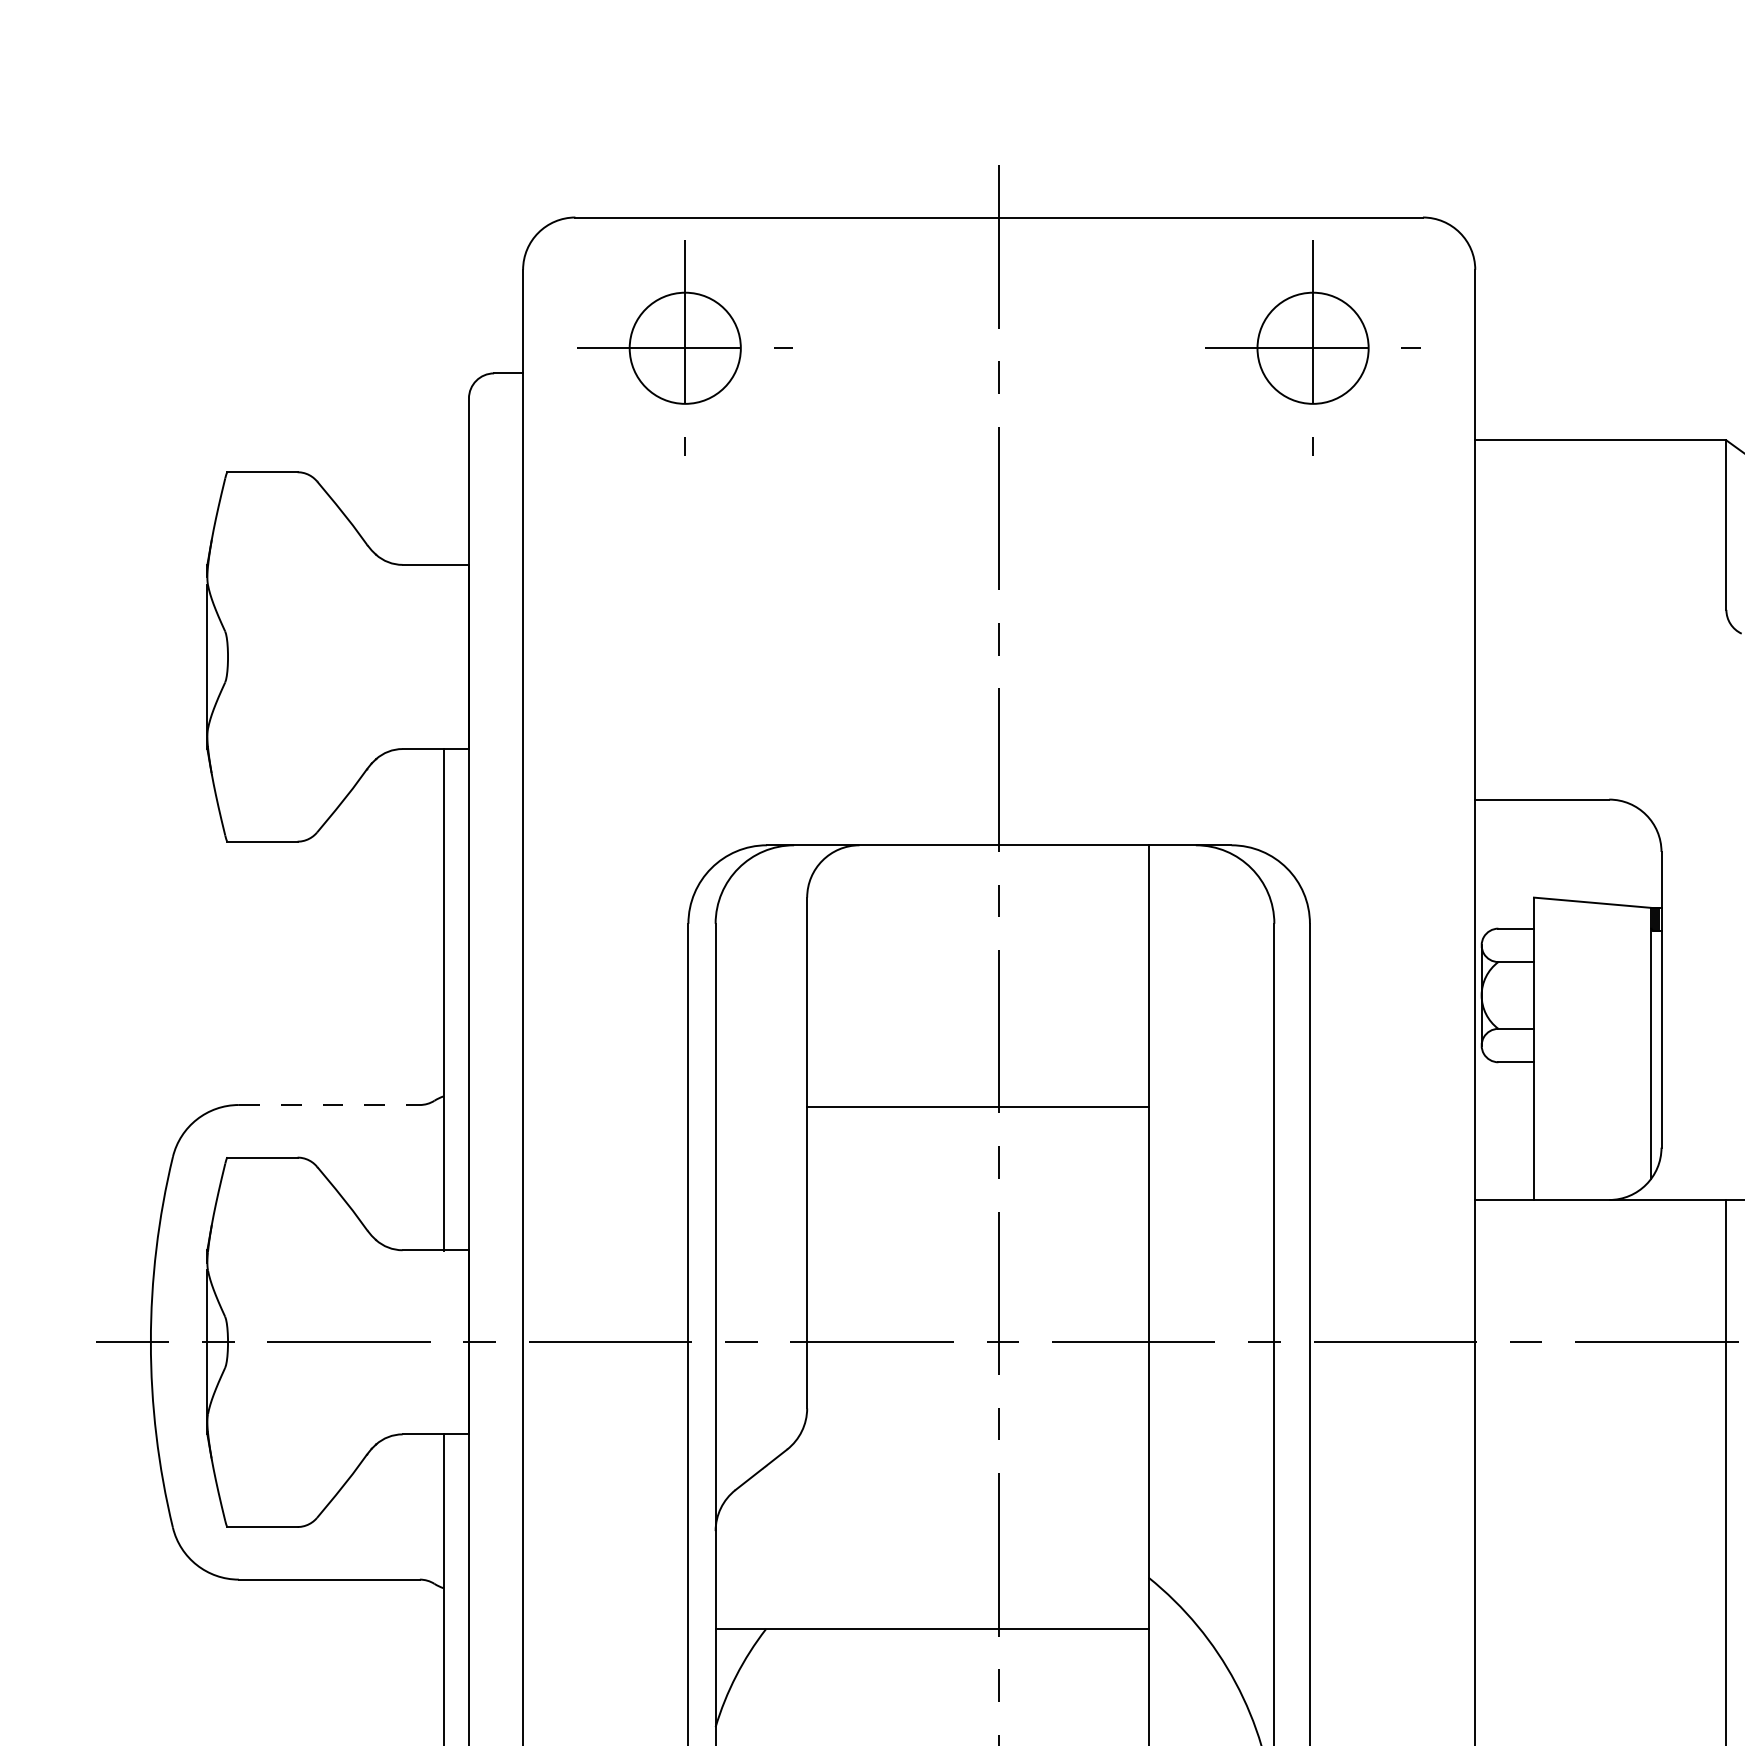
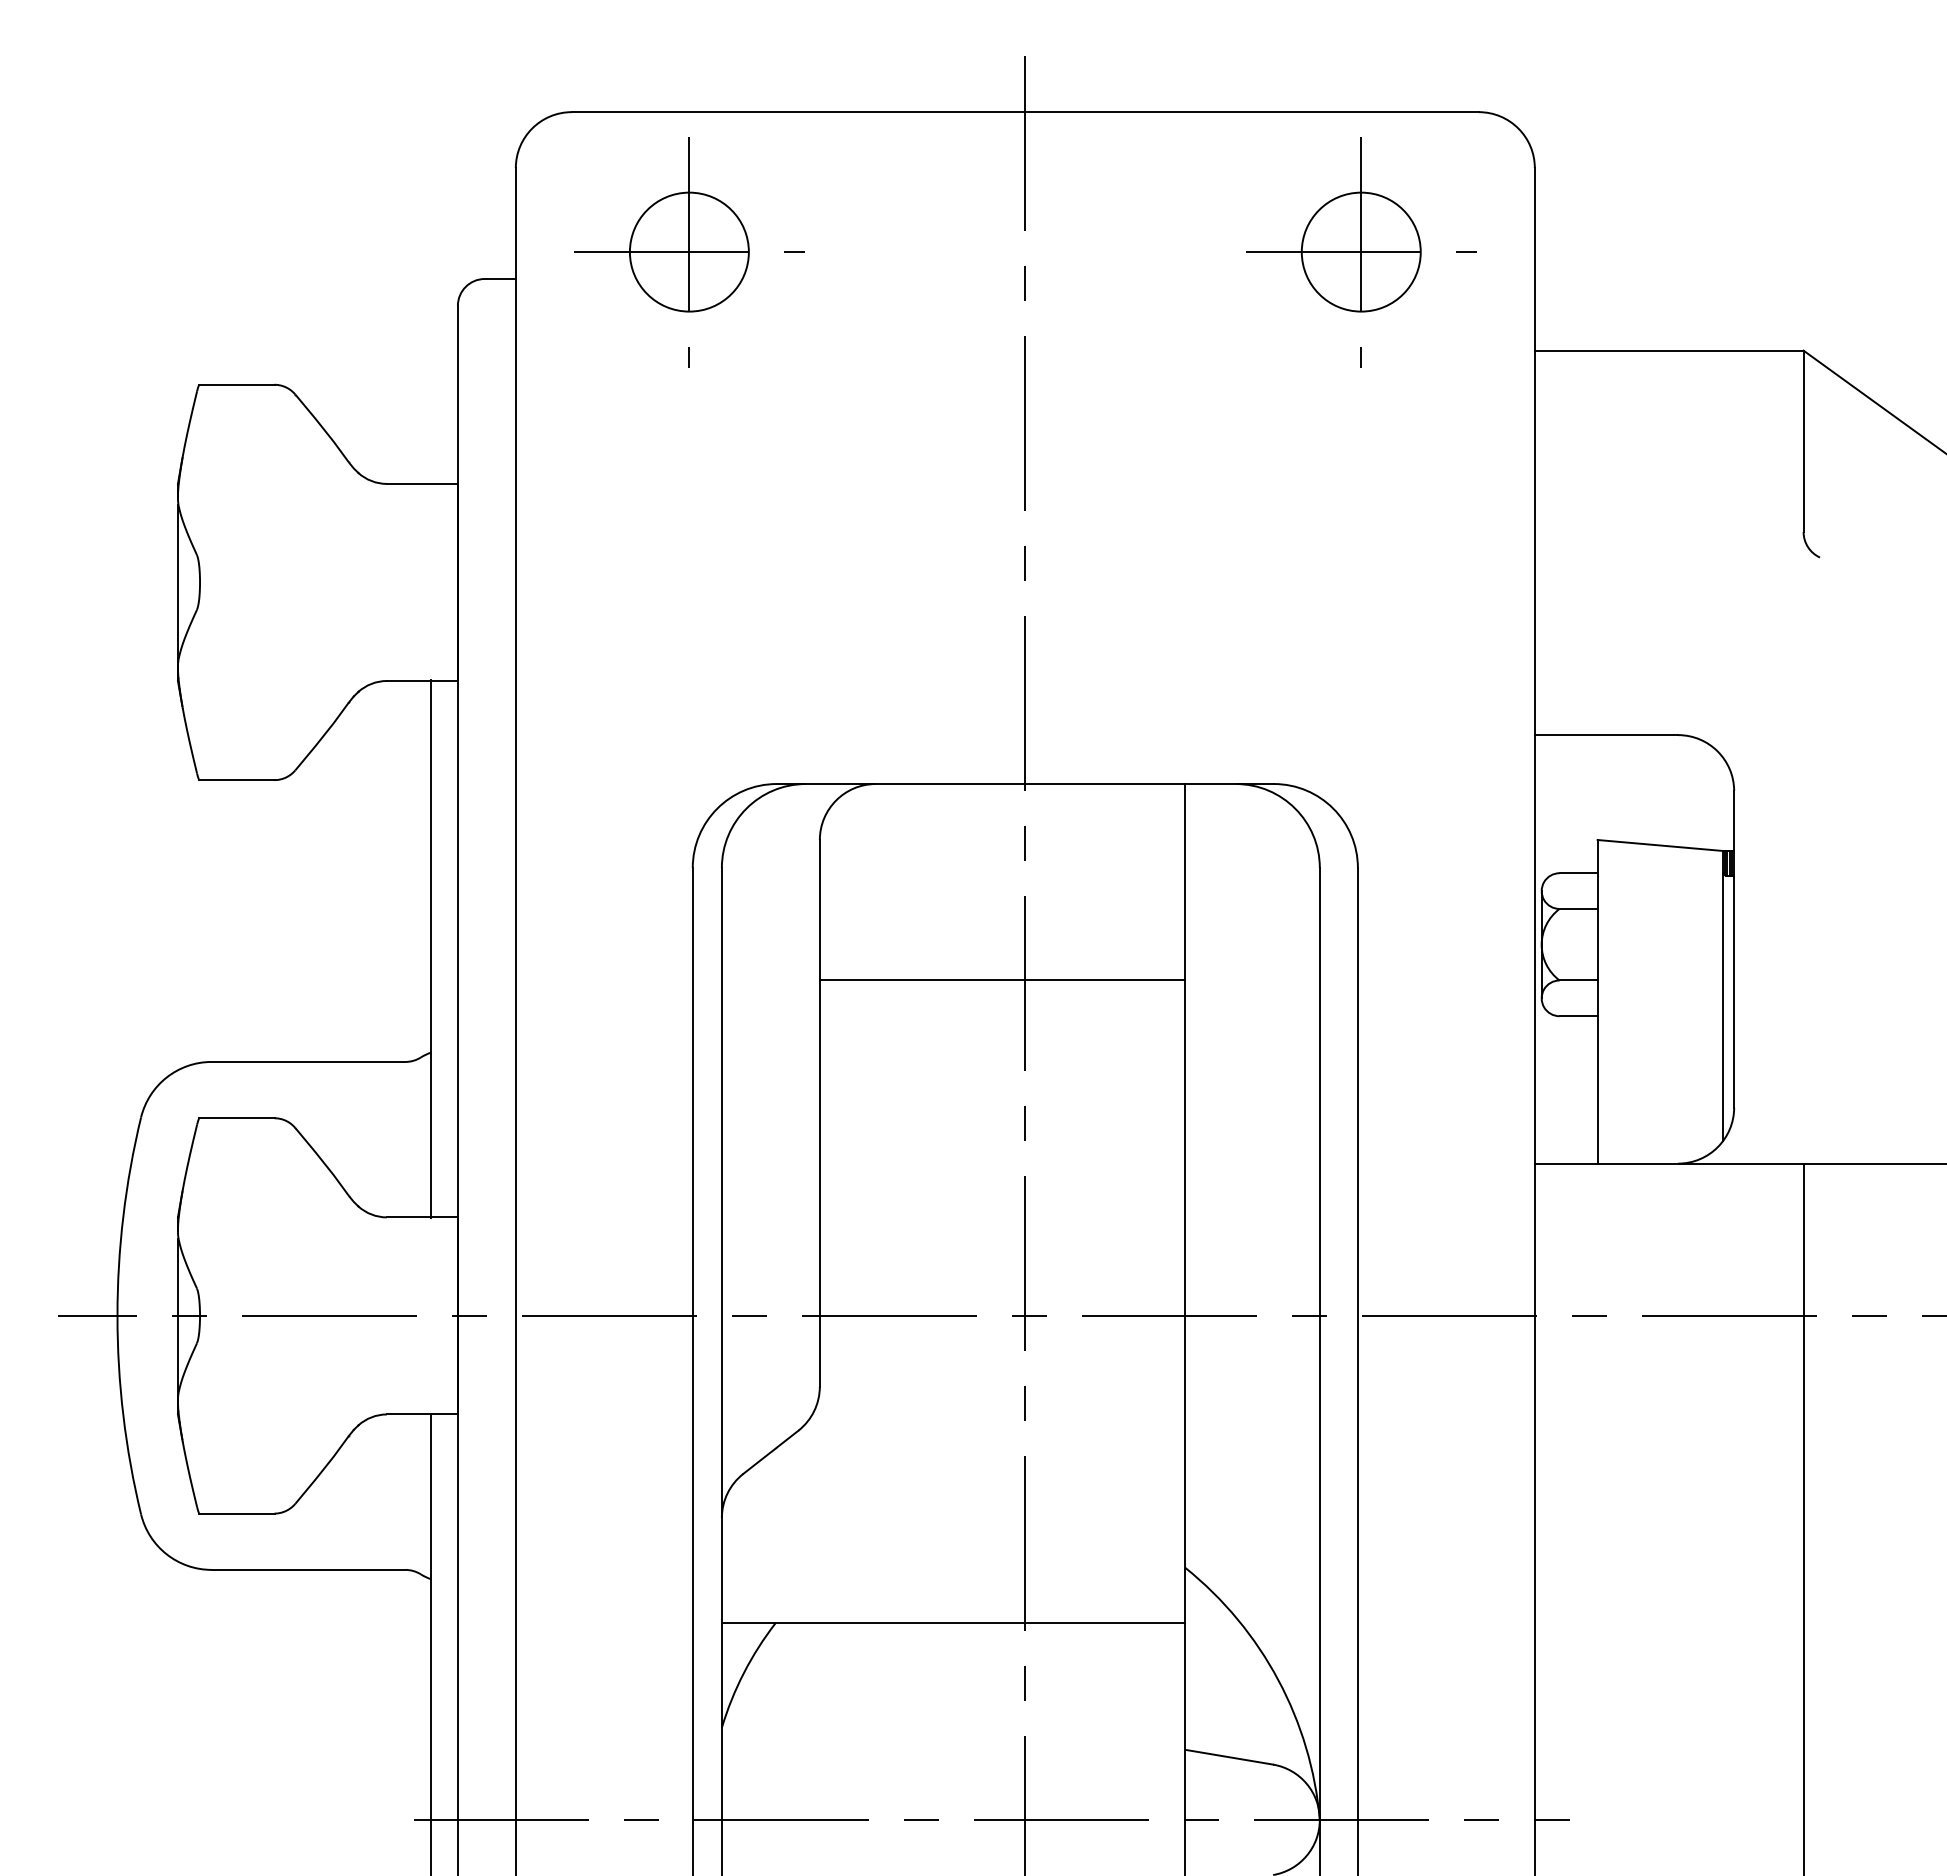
line: (329, 1104) -> (308, 1061), dashed -> solid
line: (977, 1106) -> (1002, 979), moved

